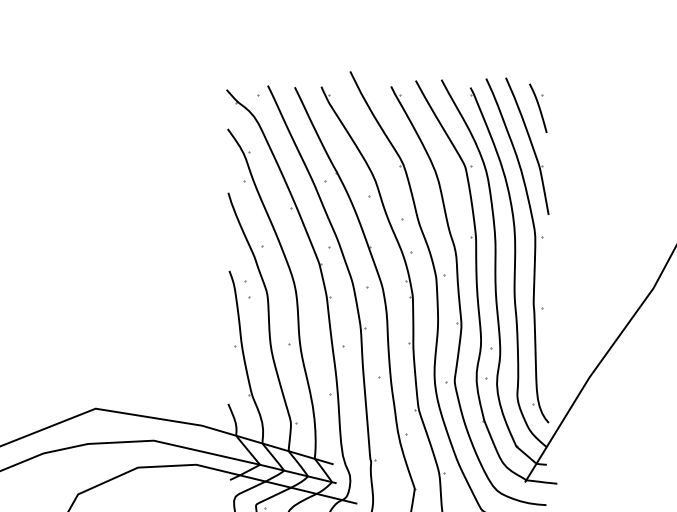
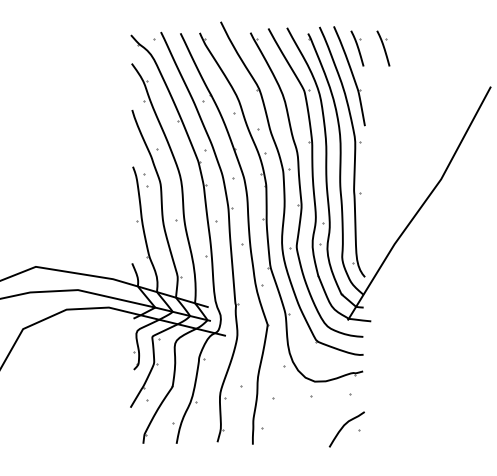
part: (574, 108) -> (383, 48), added

